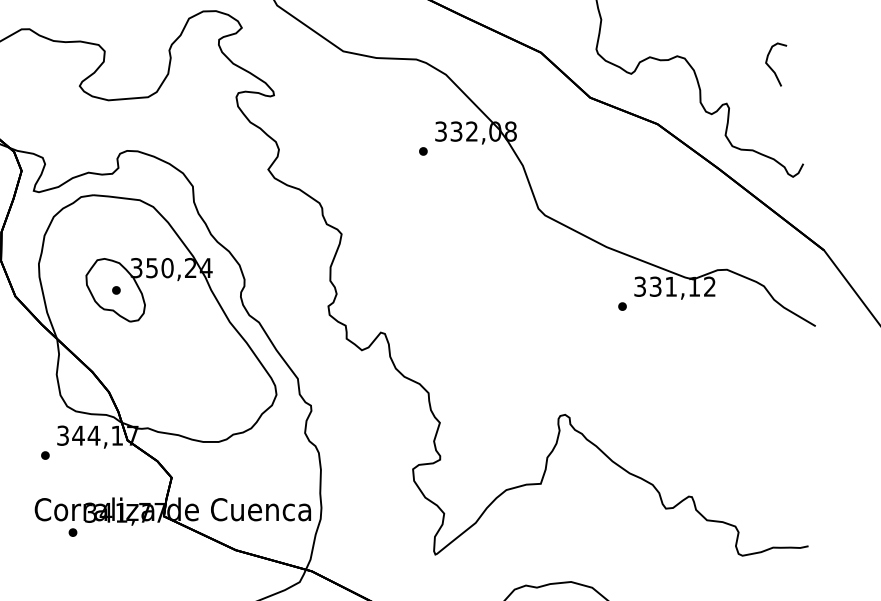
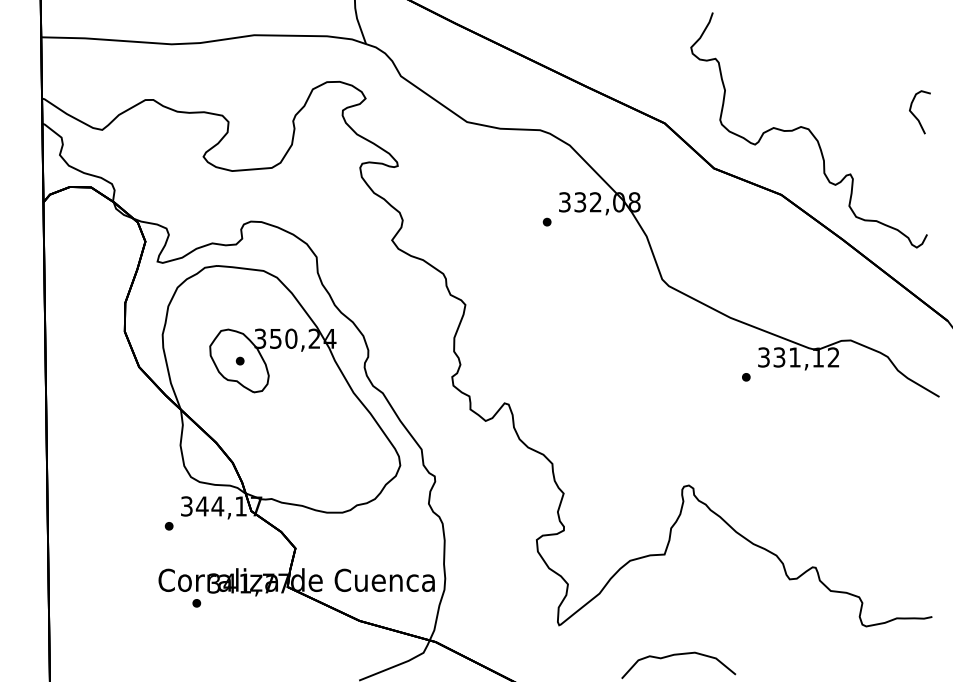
curve: (771, 67) -> (915, 115), moved

